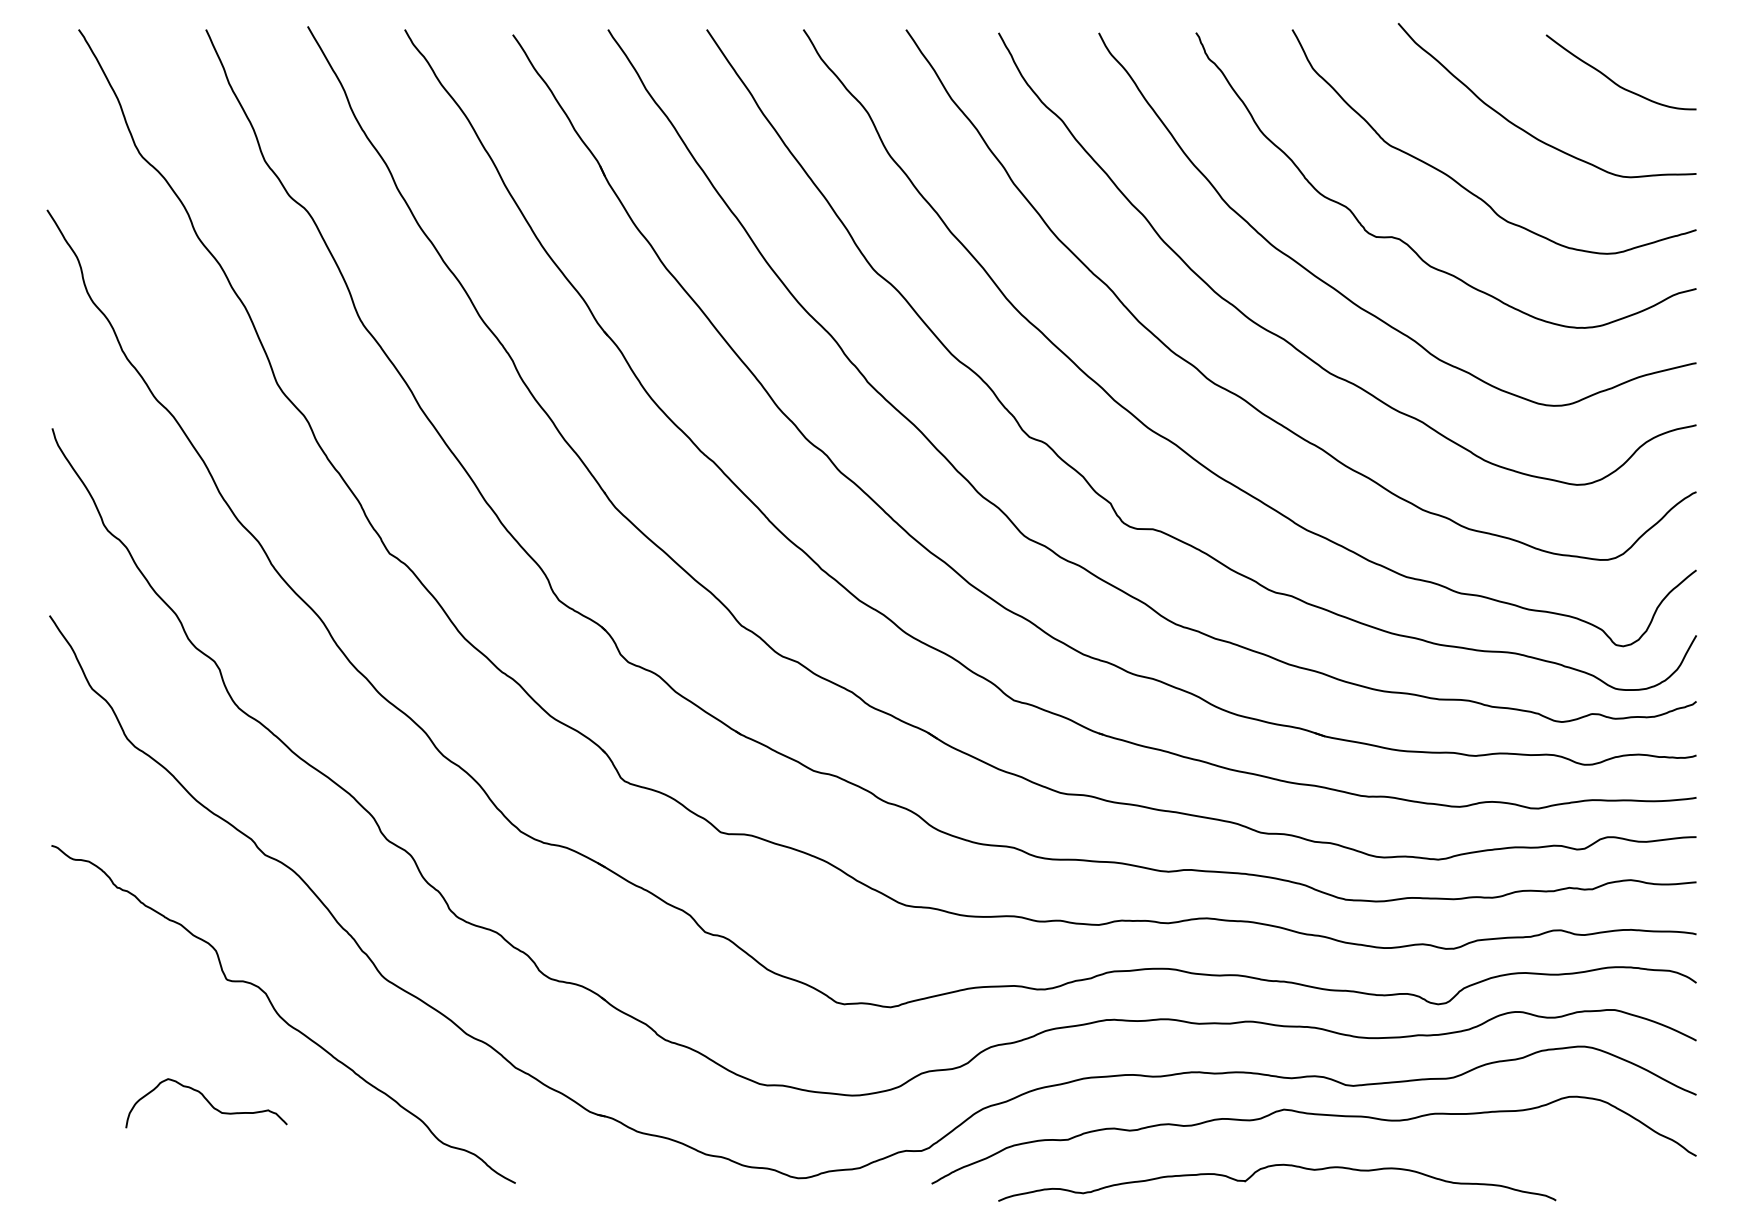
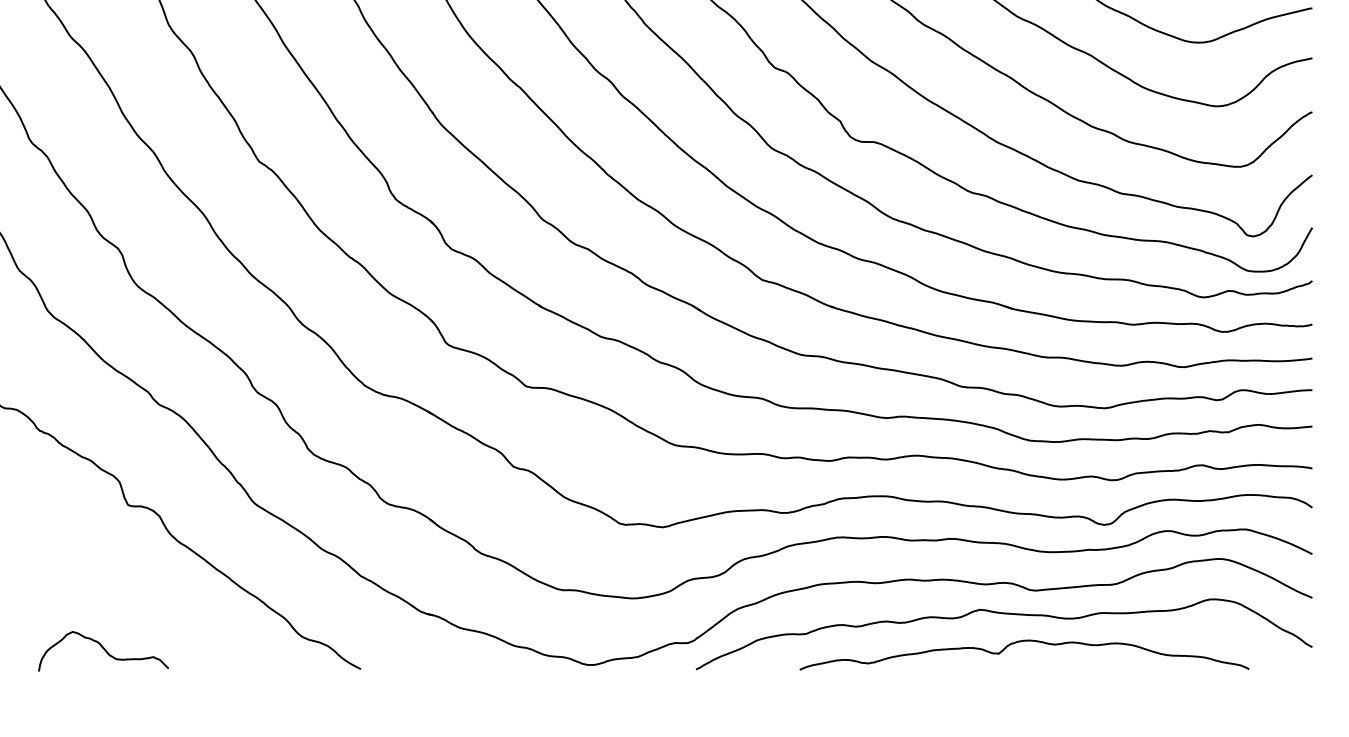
curve: (207, 1102) -> (104, 650), moved
curve: (1275, 1166) -> (1023, 641), moved

